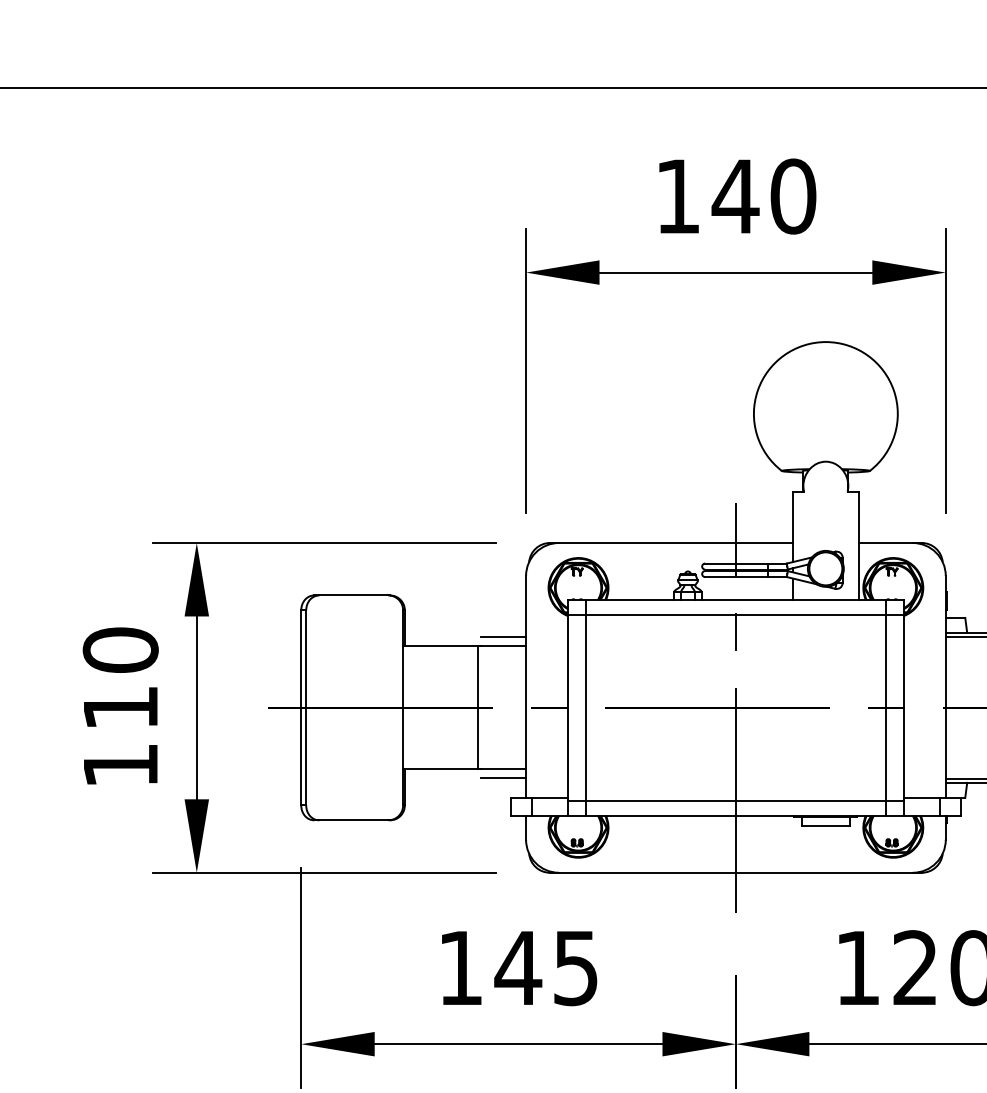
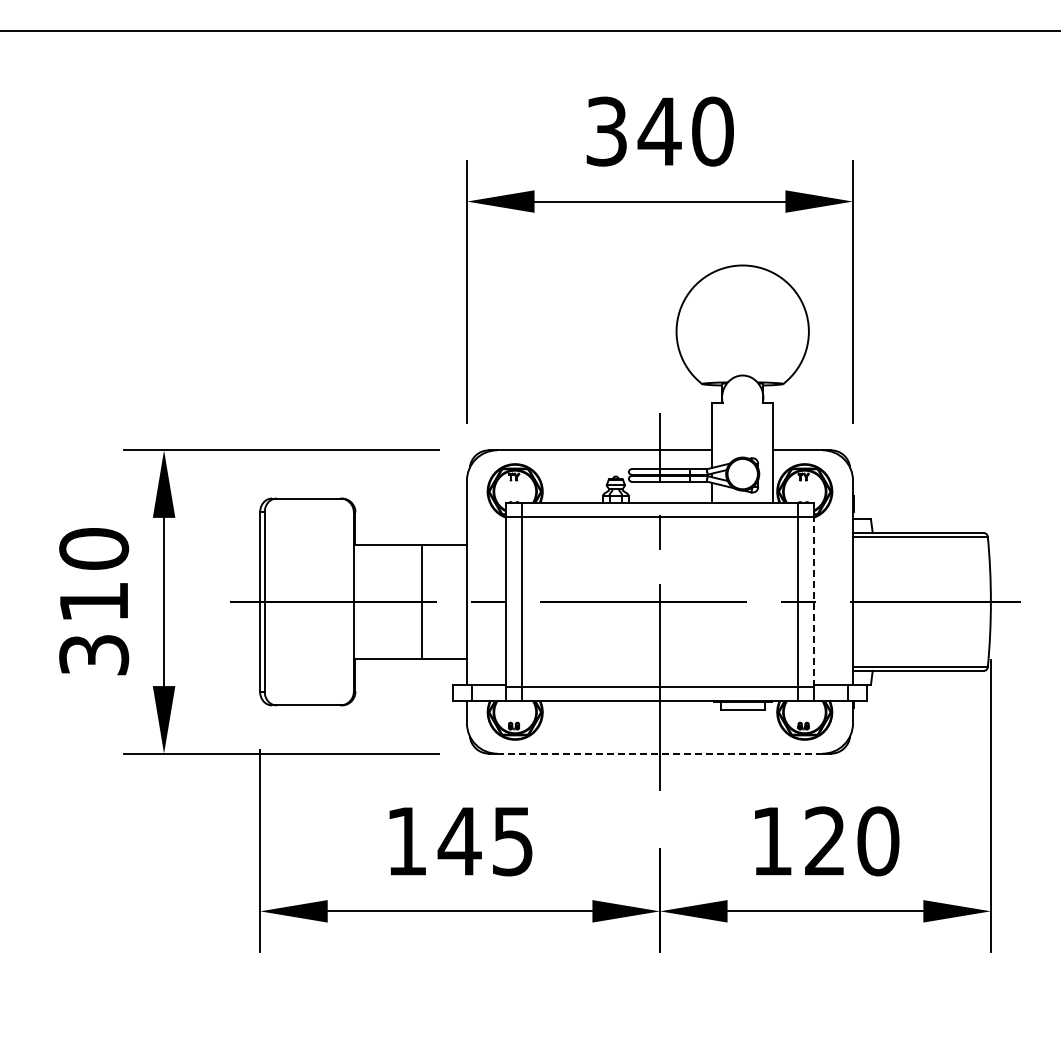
text: (677, 196) -> (606, 131), 140 -> 340
line: (502, 637) -> (445, 537), removed
line: (903, 707) -> (814, 601), solid -> dashed
text: (121, 766) -> (94, 655), 110 -> 310
line: (502, 778) -> (445, 666), removed
line: (735, 872) -> (659, 753), solid -> dashed

